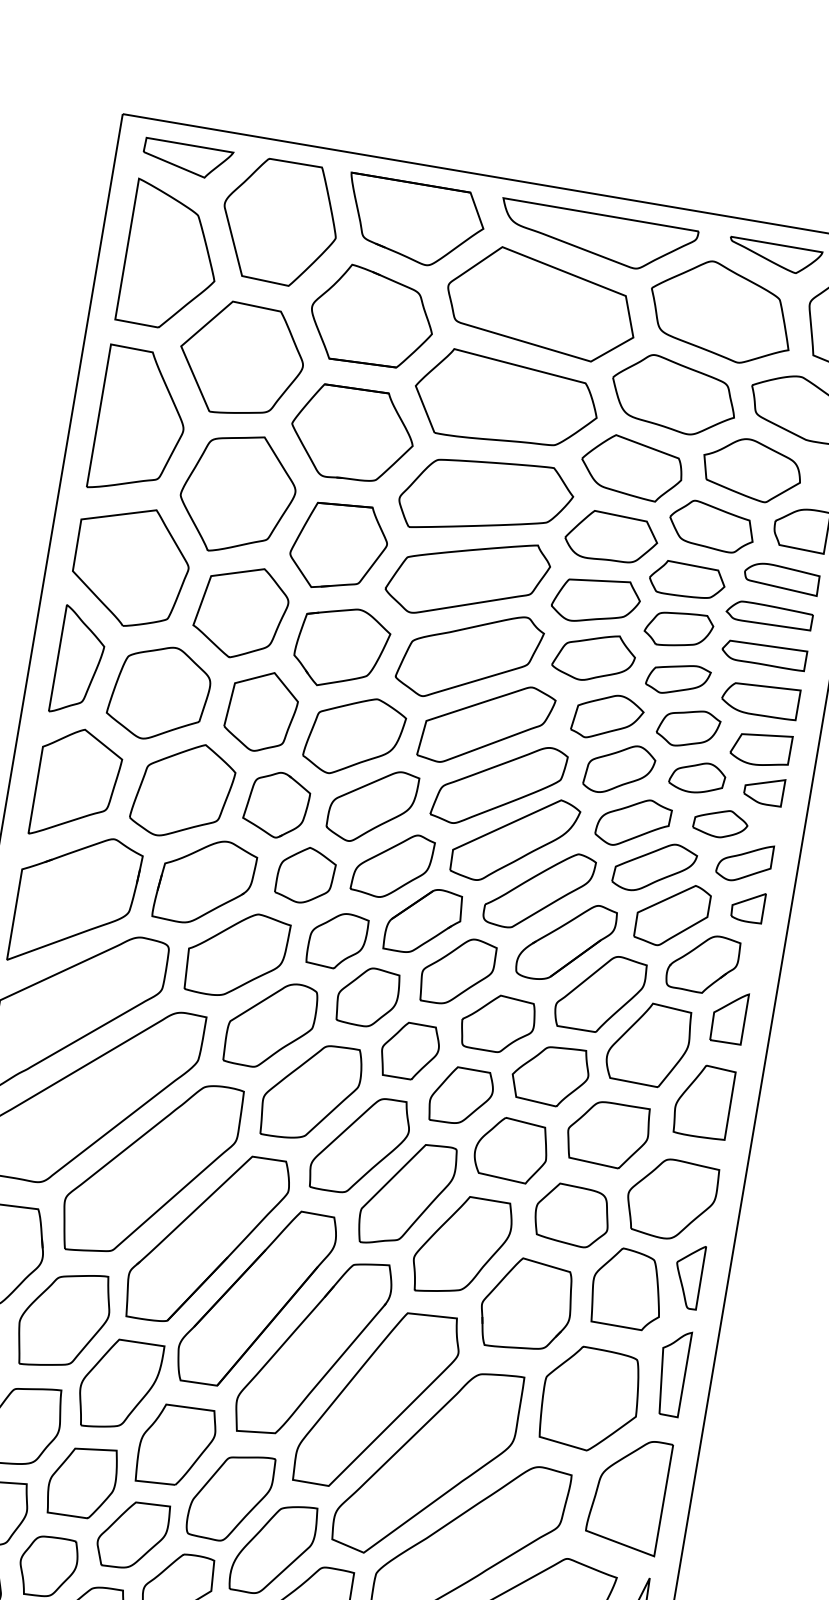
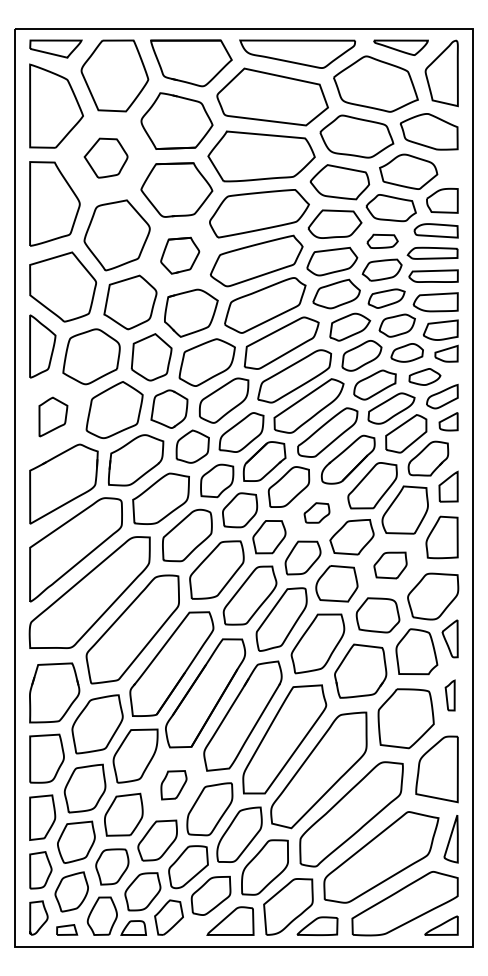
part: (240, 358) -> (105, 157), size x0.6
part: (339, 546) -> (180, 255), size x0.7
part: (687, 580) -> (382, 241), size x0.7
part: (77, 783) -> (53, 416), size x0.6
part: (497, 1022) -> (316, 512), size x0.6
part: (607, 1134) -> (390, 565), size x0.7
part: (670, 1372) -> (449, 695), size x0.6
part: (175, 1444) -> (173, 784), size x0.6

